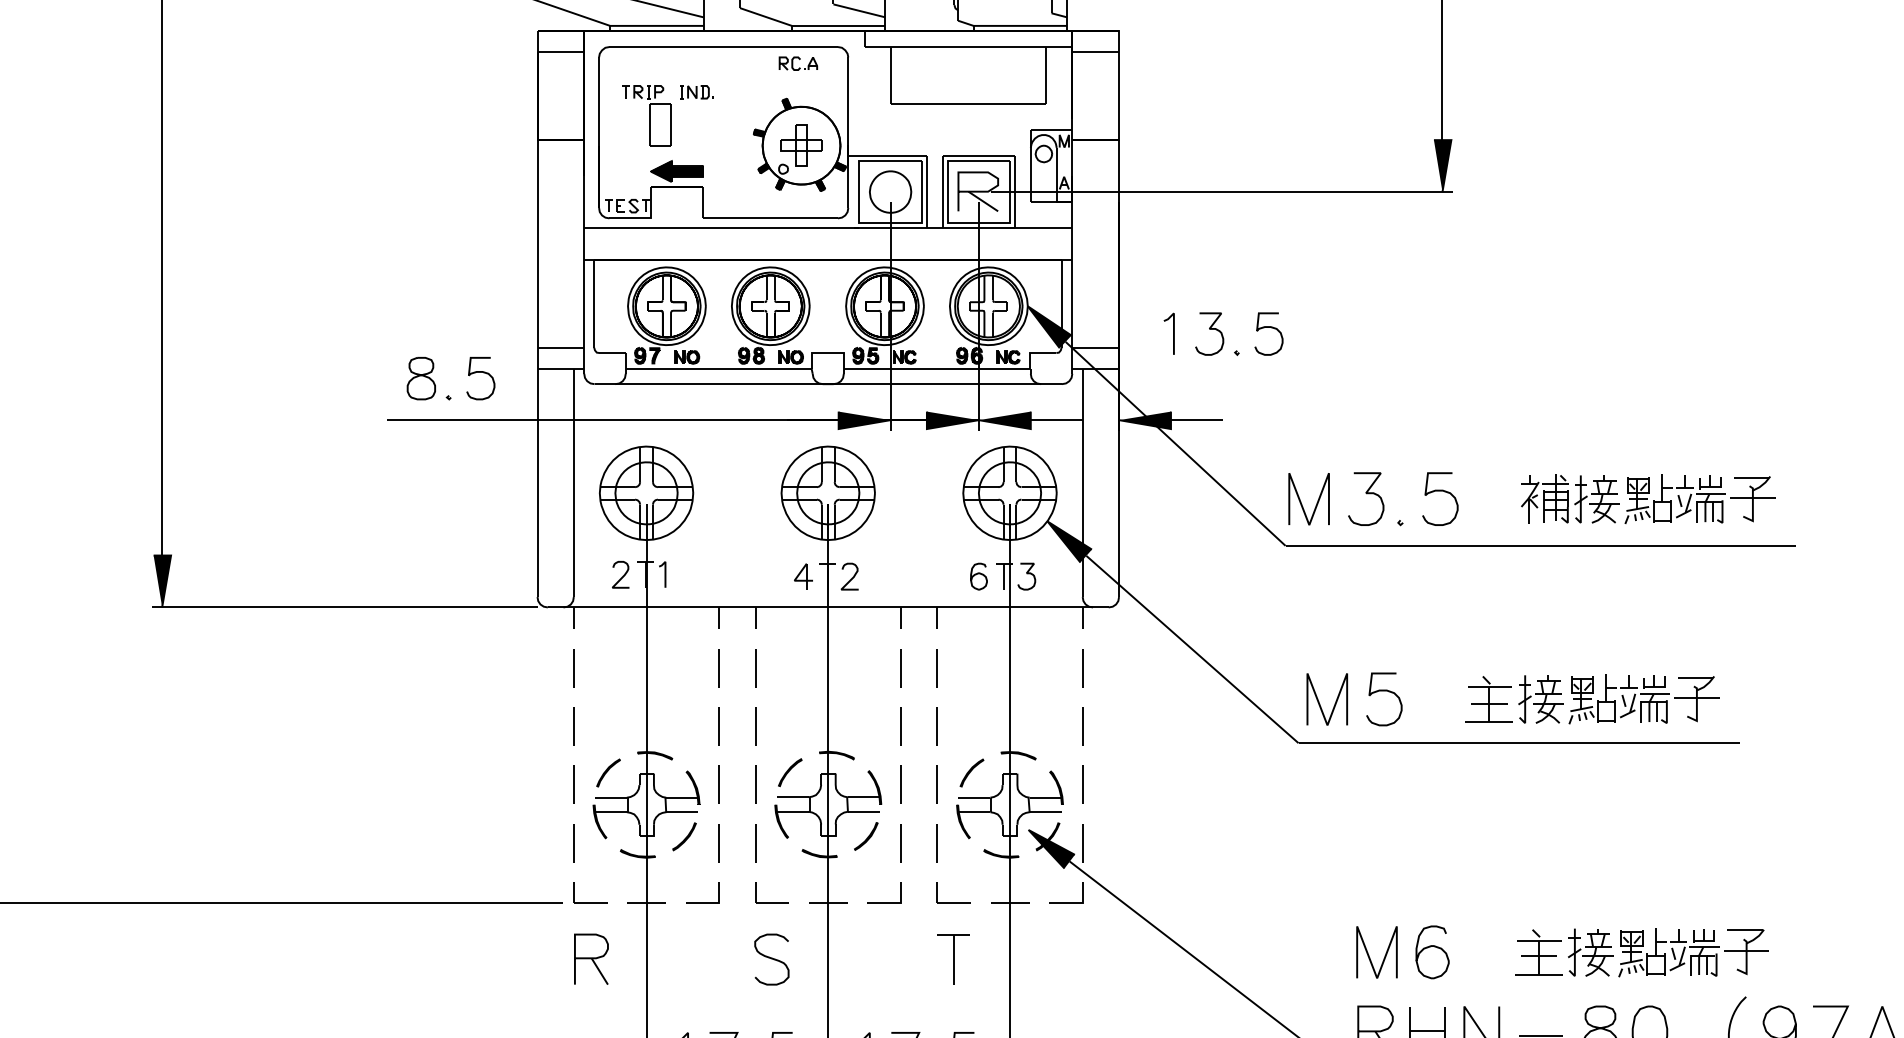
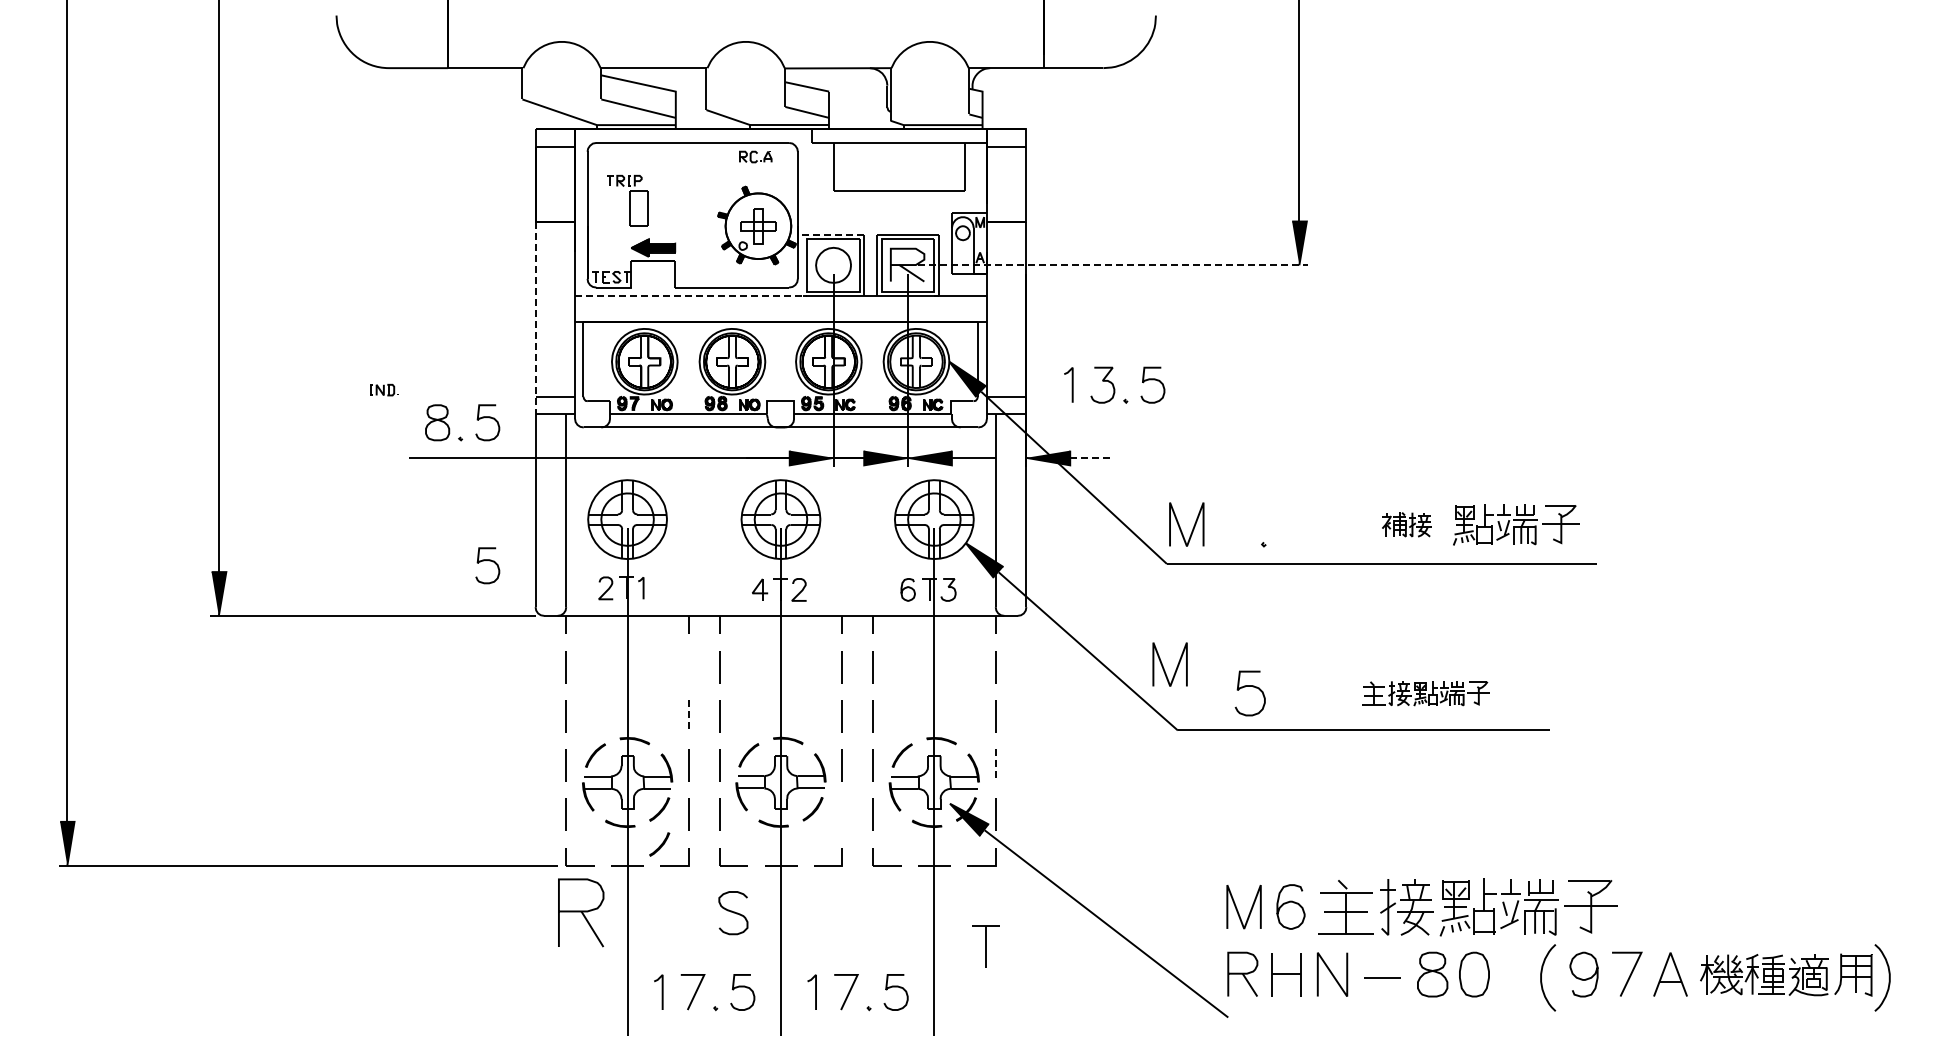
part: (697, 91) -> (384, 389), moved
line: (886, 155) -> (830, 234), solid -> dashed
line: (1222, 192) -> (1113, 265), solid -> dashed
line: (722, 228) -> (691, 296), solid -> dashed
line: (537, 255) -> (535, 318), solid -> dashed
line: (1197, 419) -> (1092, 457), solid -> dashed
curve: (1440, 492) -> (1297, 518), removed
curve: (1365, 494) -> (1234, 520), removed
part: (1569, 499) -> (1406, 524), size x0.6
curve: (482, 542) -> (489, 561), added
line: (718, 668) -> (688, 667), removed
part: (1591, 699) -> (1425, 693), size x0.6
line: (1319, 700) -> (1163, 665), moved
line: (718, 726) -> (688, 716), solid -> dashed
line: (1082, 785) -> (995, 766), solid -> dashed
line: (899, 842) -> (841, 814), removed
part: (684, 878) -> (659, 844), added
part: (1641, 951) -> (1467, 906), size x1.4
part: (590, 958) -> (580, 912), size x1.6
part: (953, 958) -> (985, 946), moved

